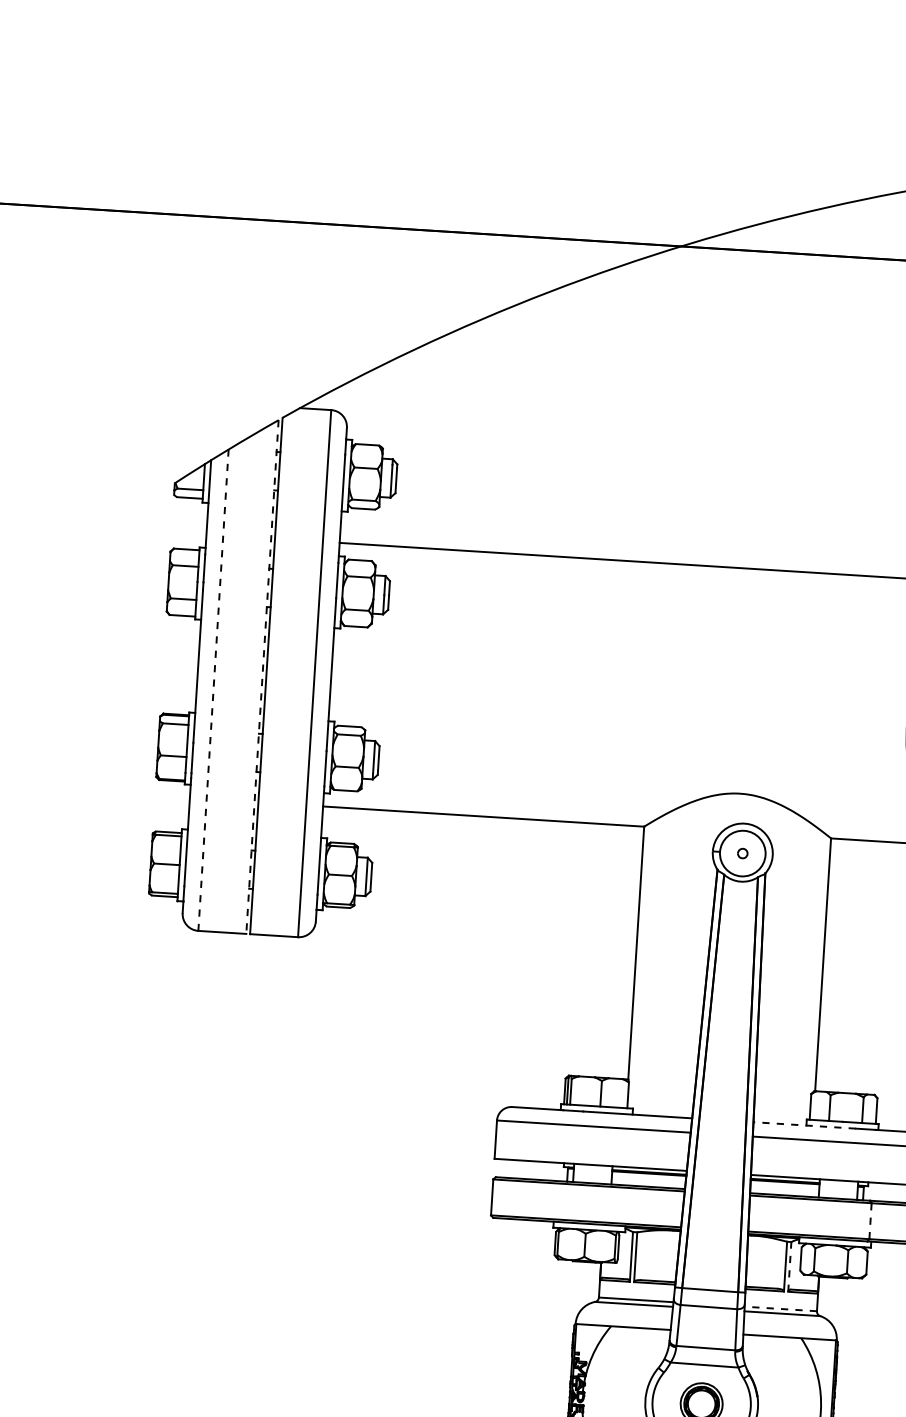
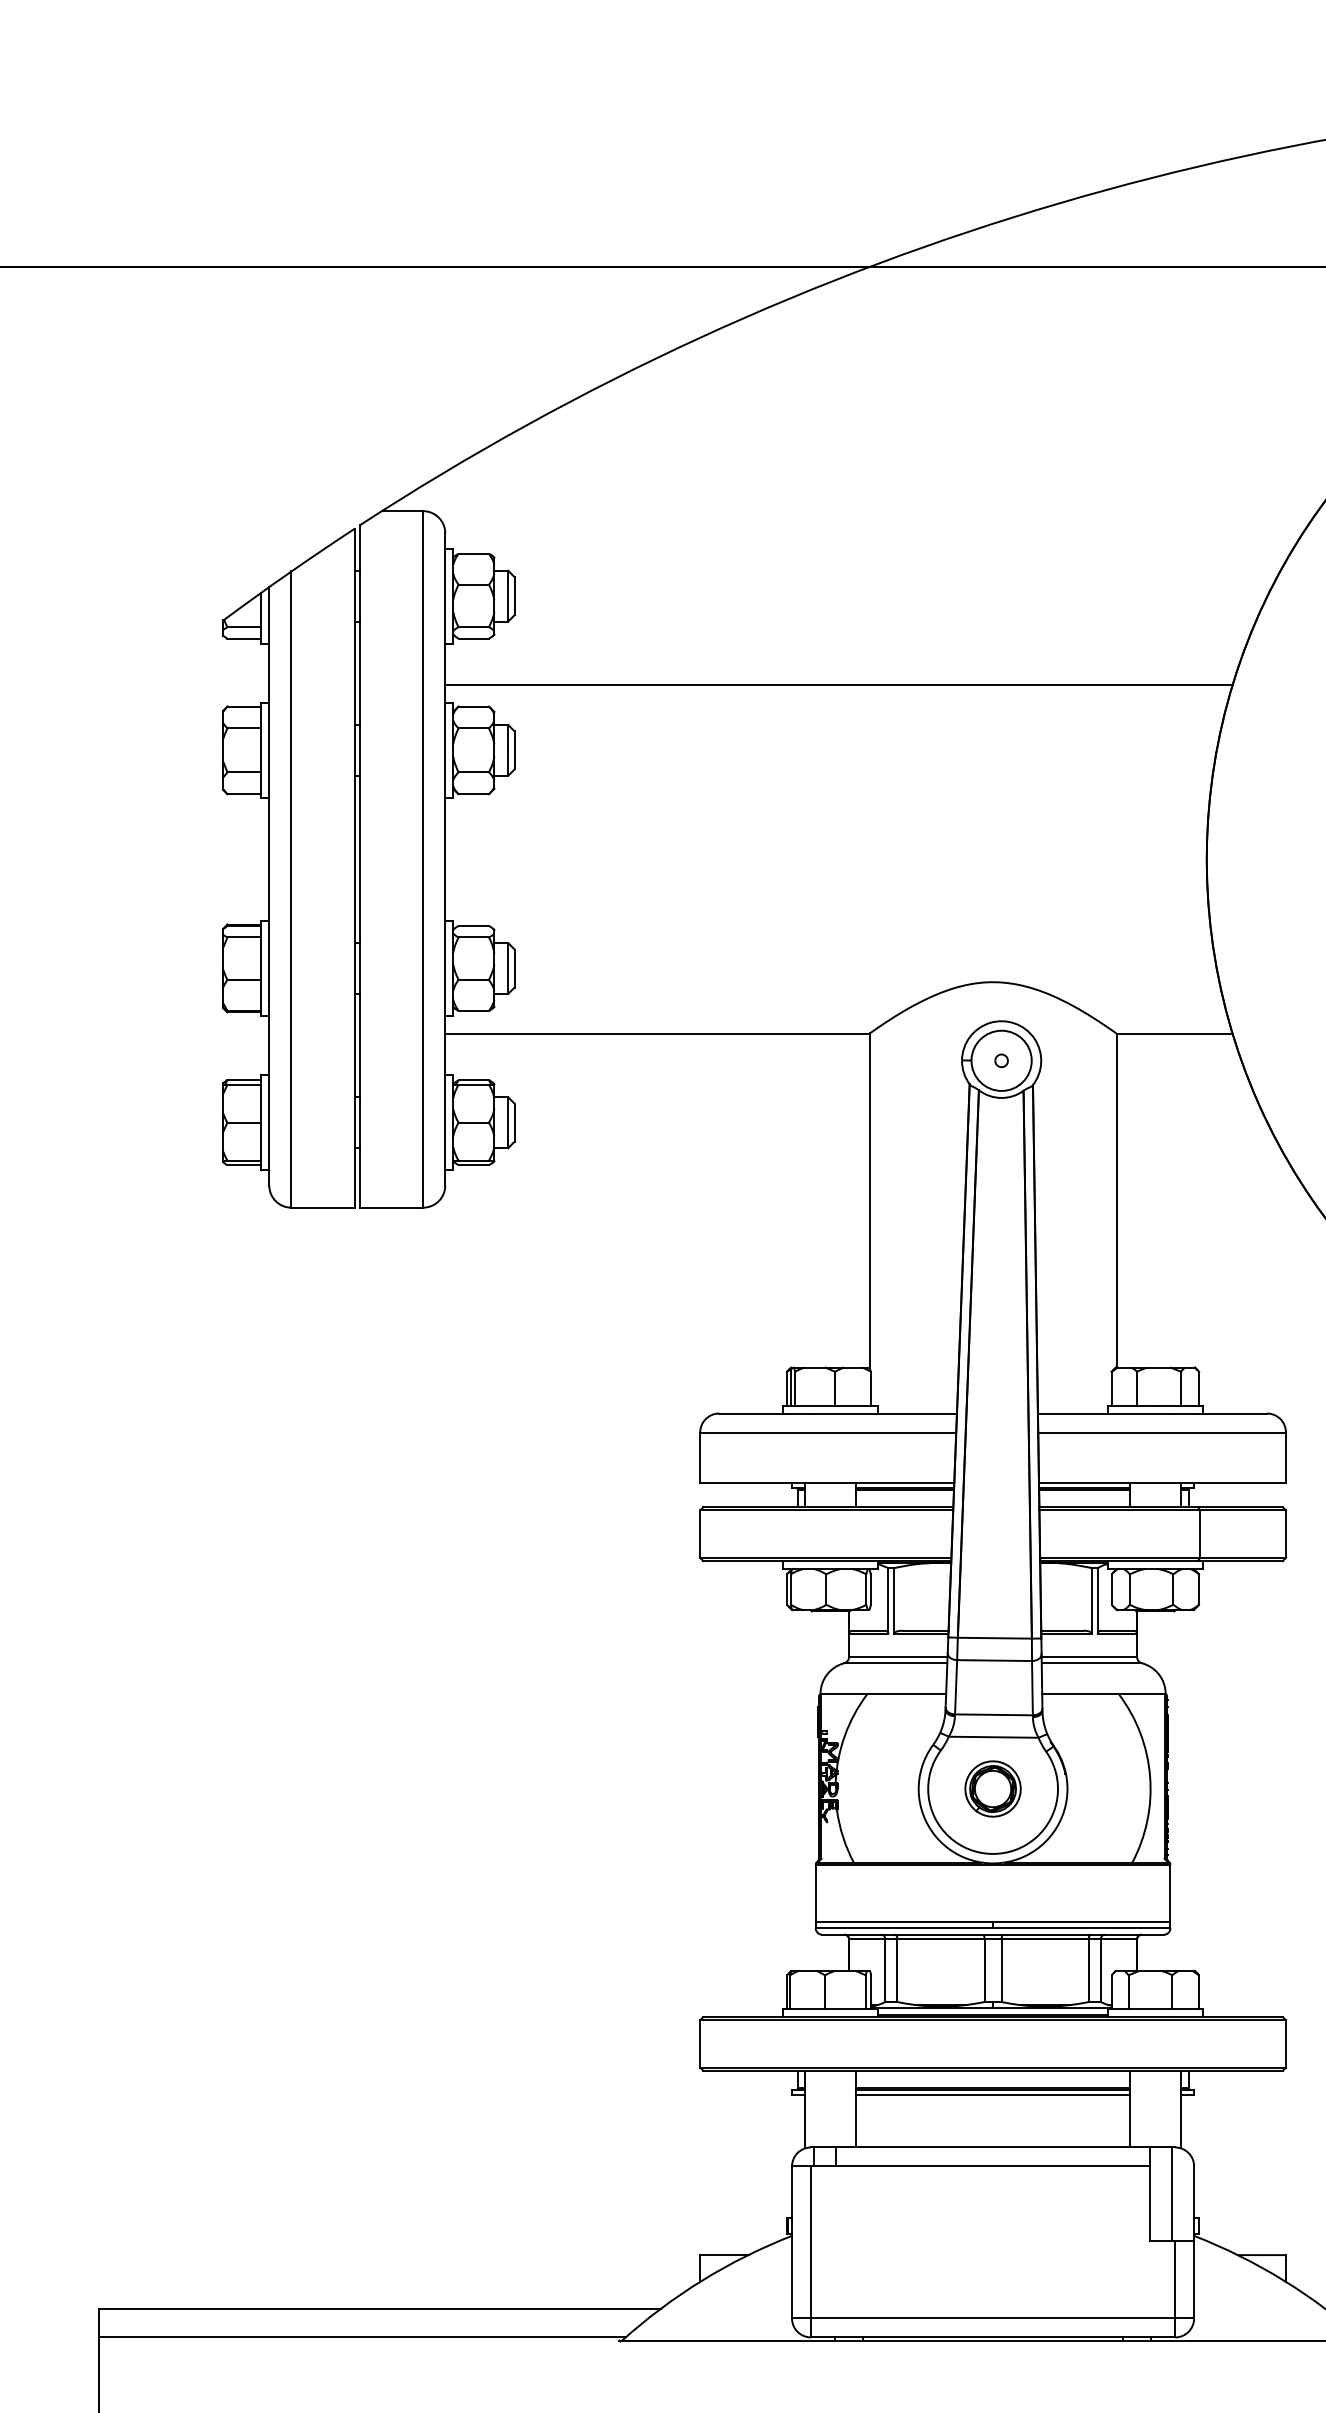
line: (262, 677) -> (354, 868), dashed -> solid
line: (213, 690) -> (291, 890), dashed -> solid
line: (804, 1125) -> (1105, 1413), dashed -> solid
line: (870, 1221) -> (1200, 1534), dashed -> solid
line: (789, 1267) -> (1097, 1601), dashed -> solid
line: (780, 1309) -> (1089, 1657), dashed -> solid

